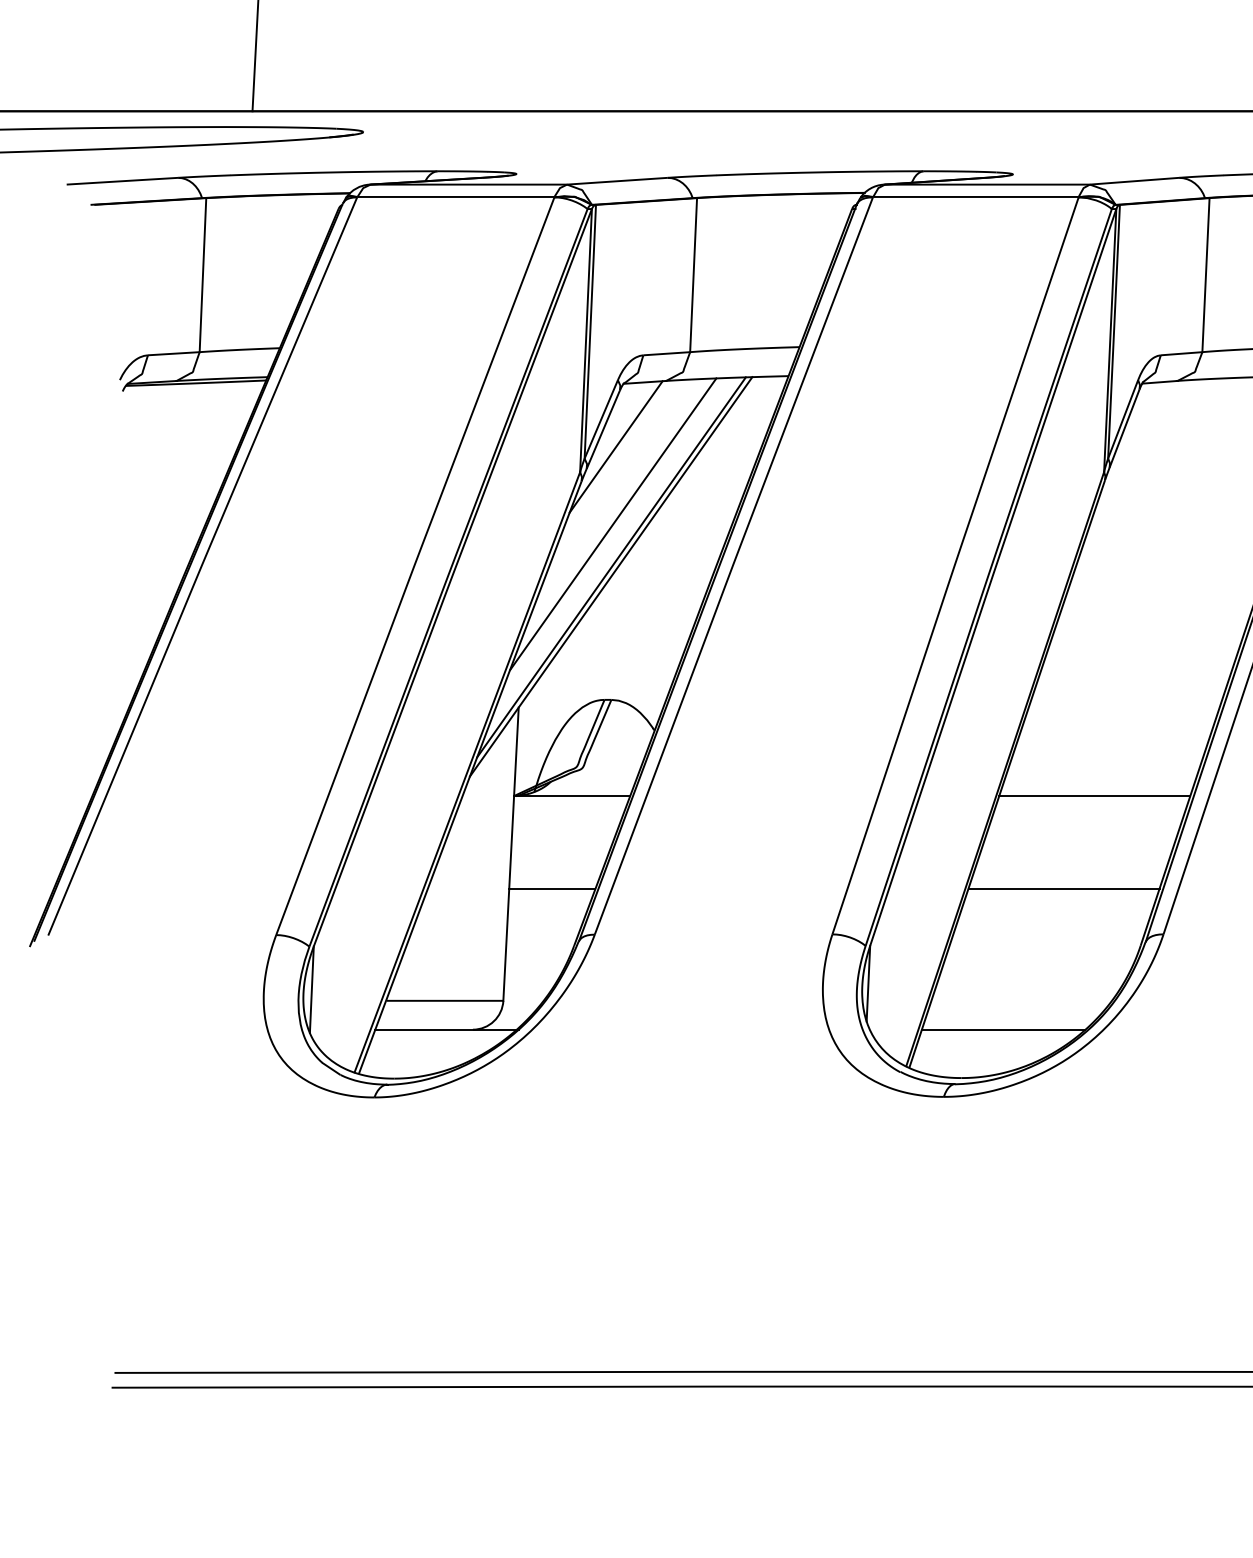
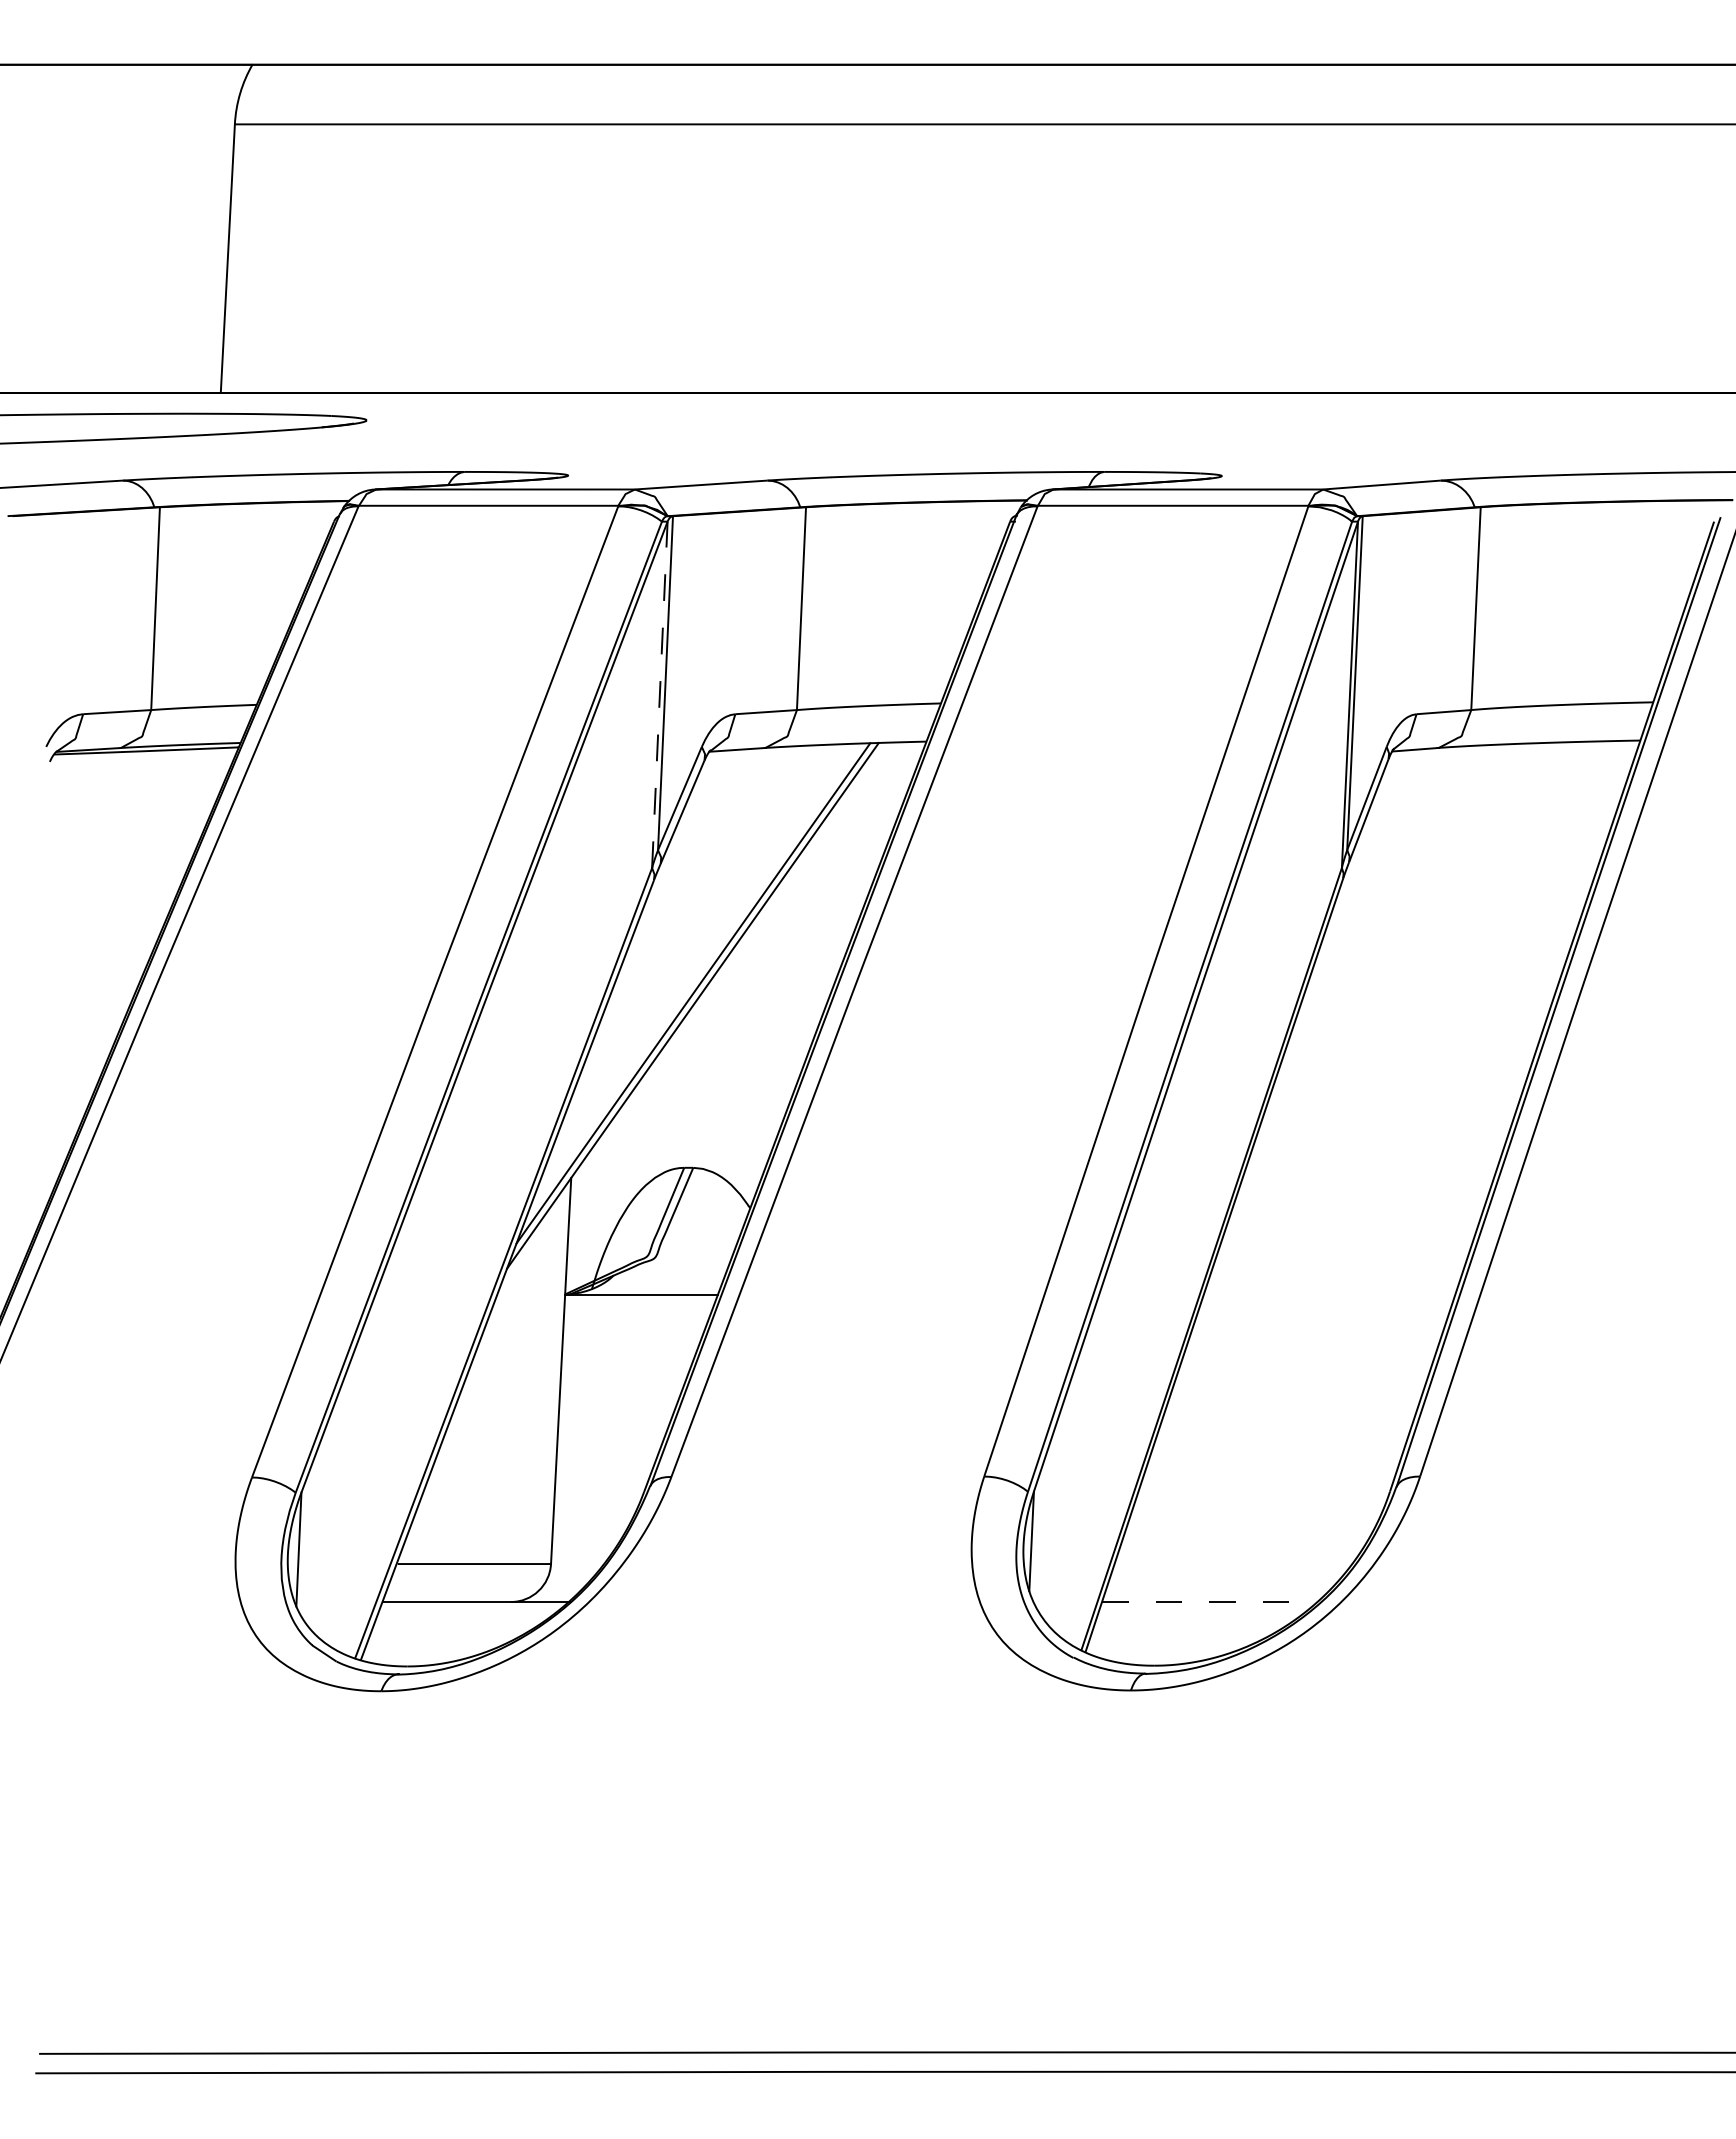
line: (585, 340) -> (659, 694), solid -> dashed
line: (616, 446) -> (699, 834), removed
line: (613, 524) -> (695, 936), removed
line: (1094, 796) -> (1329, 1294), removed
line: (552, 888) -> (615, 1416), removed
line: (1063, 888) -> (1288, 1416), removed
line: (1003, 1030) -> (1209, 1602), solid -> dashed

